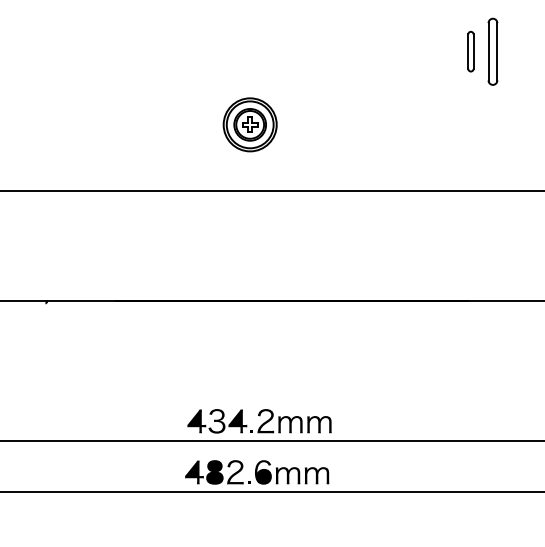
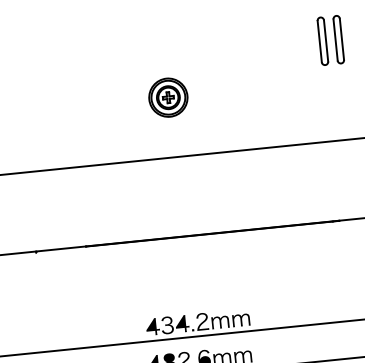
part: (470, 51) -> (322, 41), size x1.67
part: (249, 124) -> (167, 97), moved

